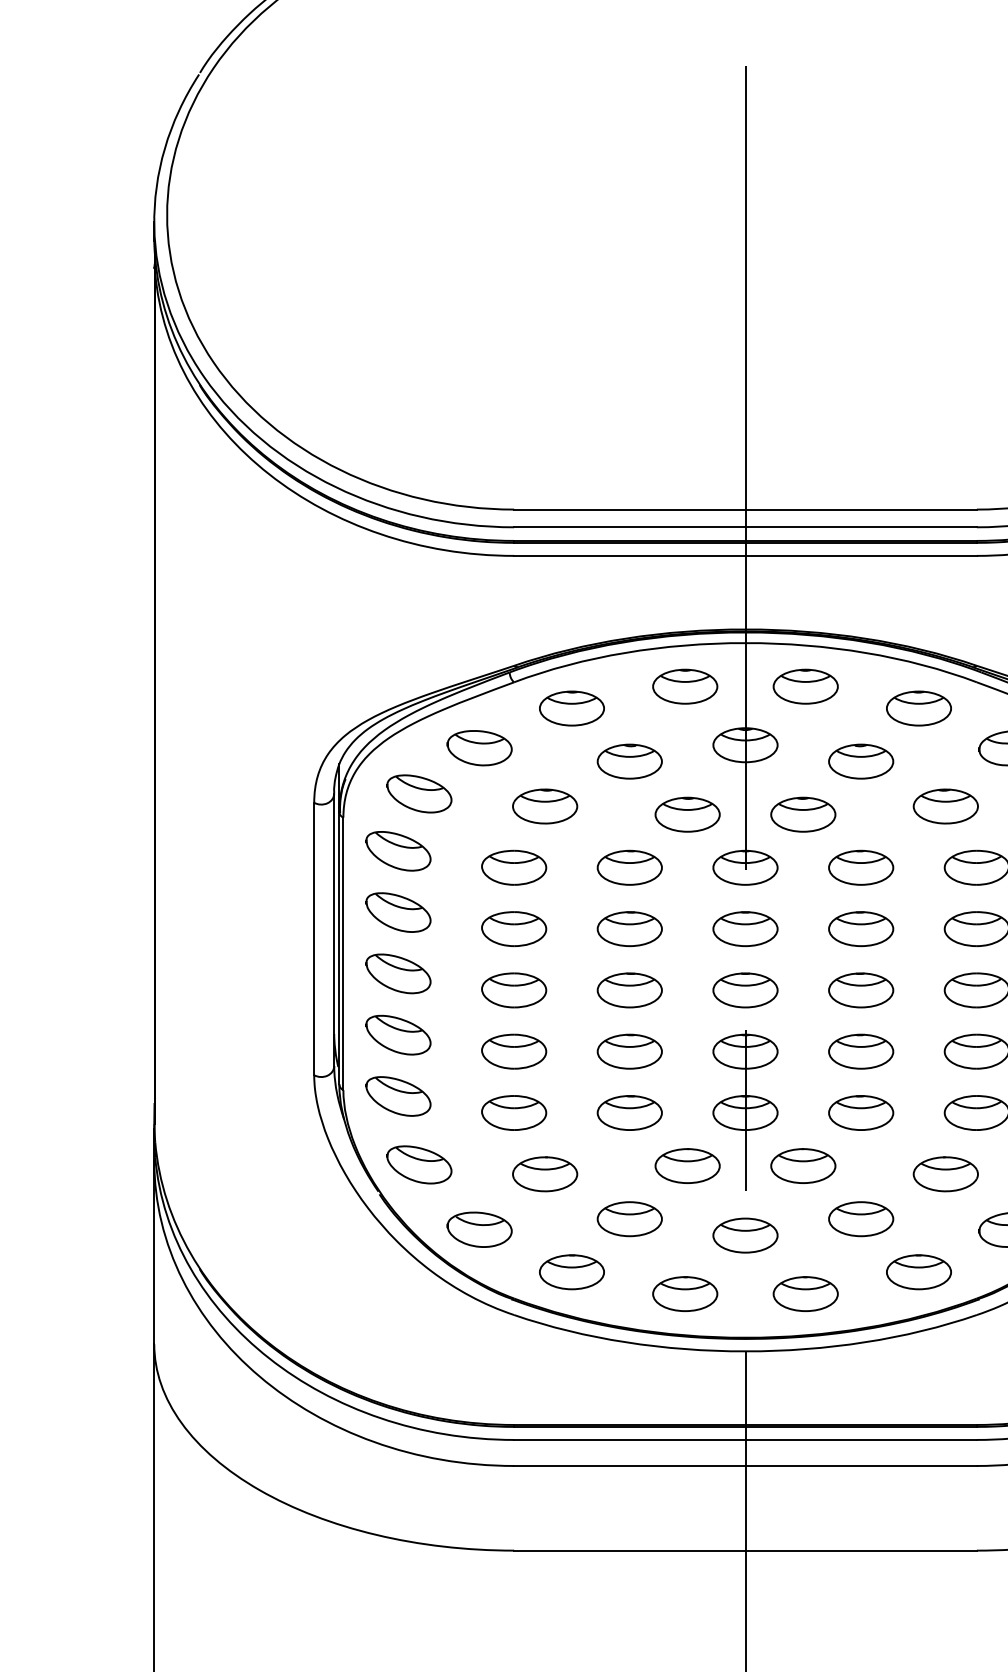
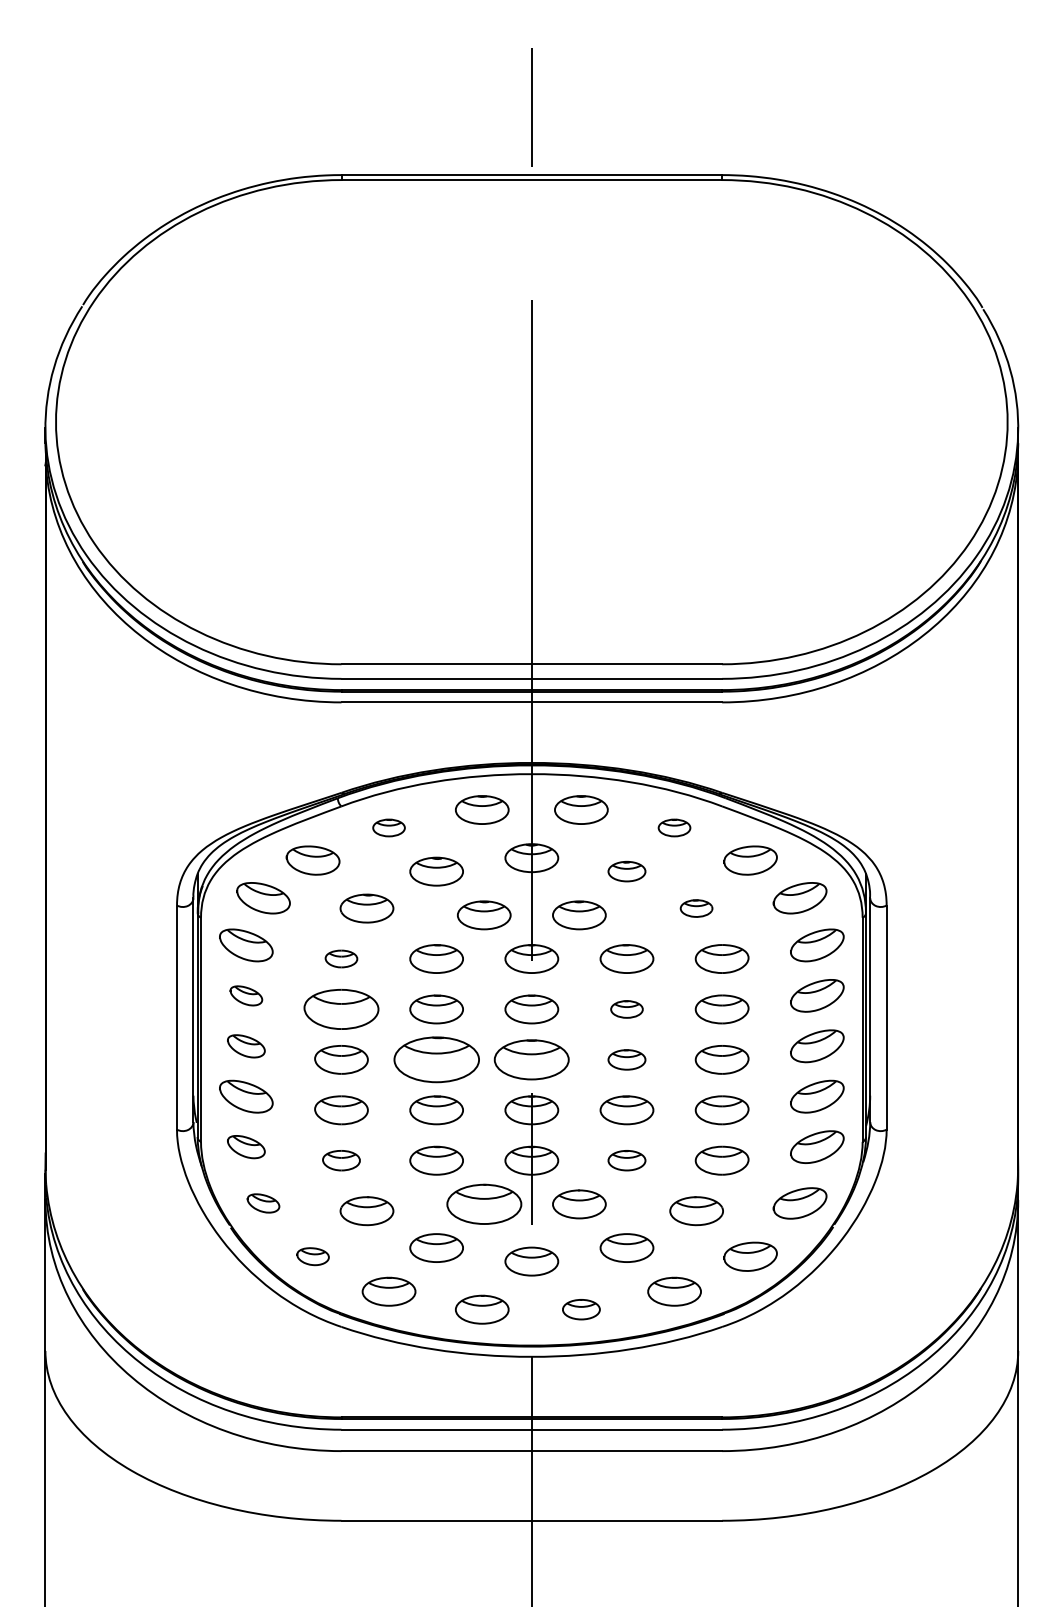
part: (571, 707) -> (388, 827), size x0.6
part: (918, 707) -> (674, 827), size x0.6
part: (860, 761) -> (626, 871), size x0.7
part: (945, 806) -> (696, 908), size x0.6
part: (514, 867) -> (341, 958), size x0.6
part: (398, 912) -> (246, 995), size x0.6
part: (514, 929) -> (341, 1009), size x1.4
part: (860, 929) -> (626, 1009), size x0.6
part: (398, 974) -> (246, 1046), size x0.7
part: (629, 989) -> (436, 1059), size x1.6
part: (745, 989) -> (531, 1059), size x1.4
part: (860, 989) -> (626, 1059), size x0.7
part: (398, 1095) -> (246, 1146), size x0.7
part: (514, 1112) -> (341, 1160), size x0.7
part: (860, 1112) -> (626, 1160), size x0.7
part: (419, 1164) -> (263, 1203), size x0.6
part: (686, 1166) -> (483, 1204), size x1.4
part: (478, 1229) -> (312, 1256), size x0.6
part: (805, 1293) -> (581, 1309), size x0.7

